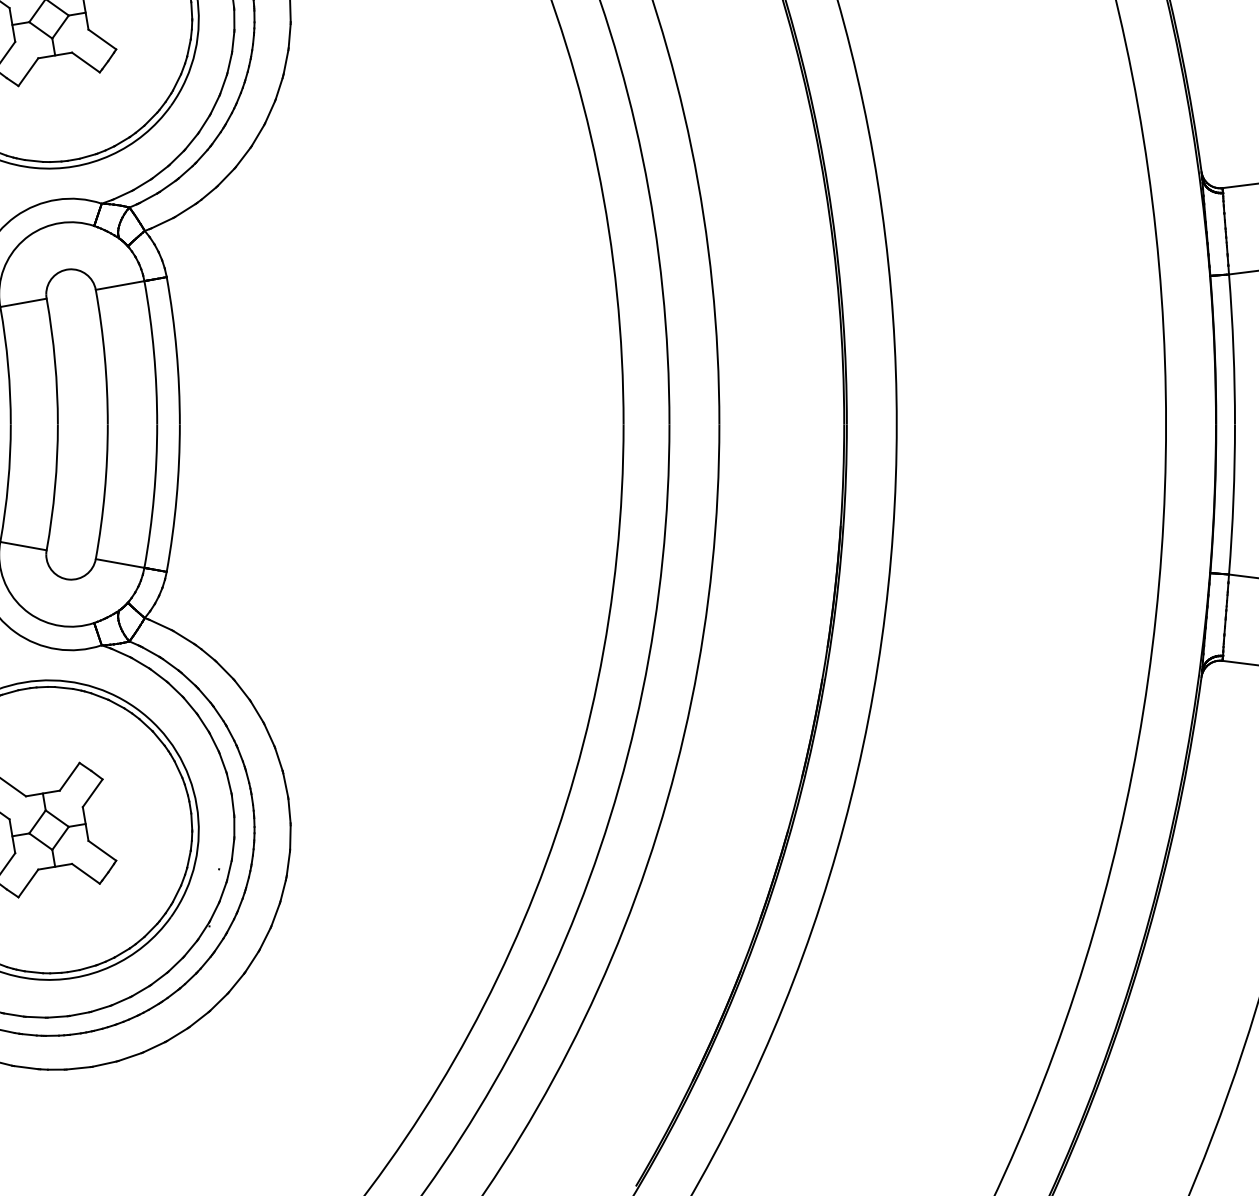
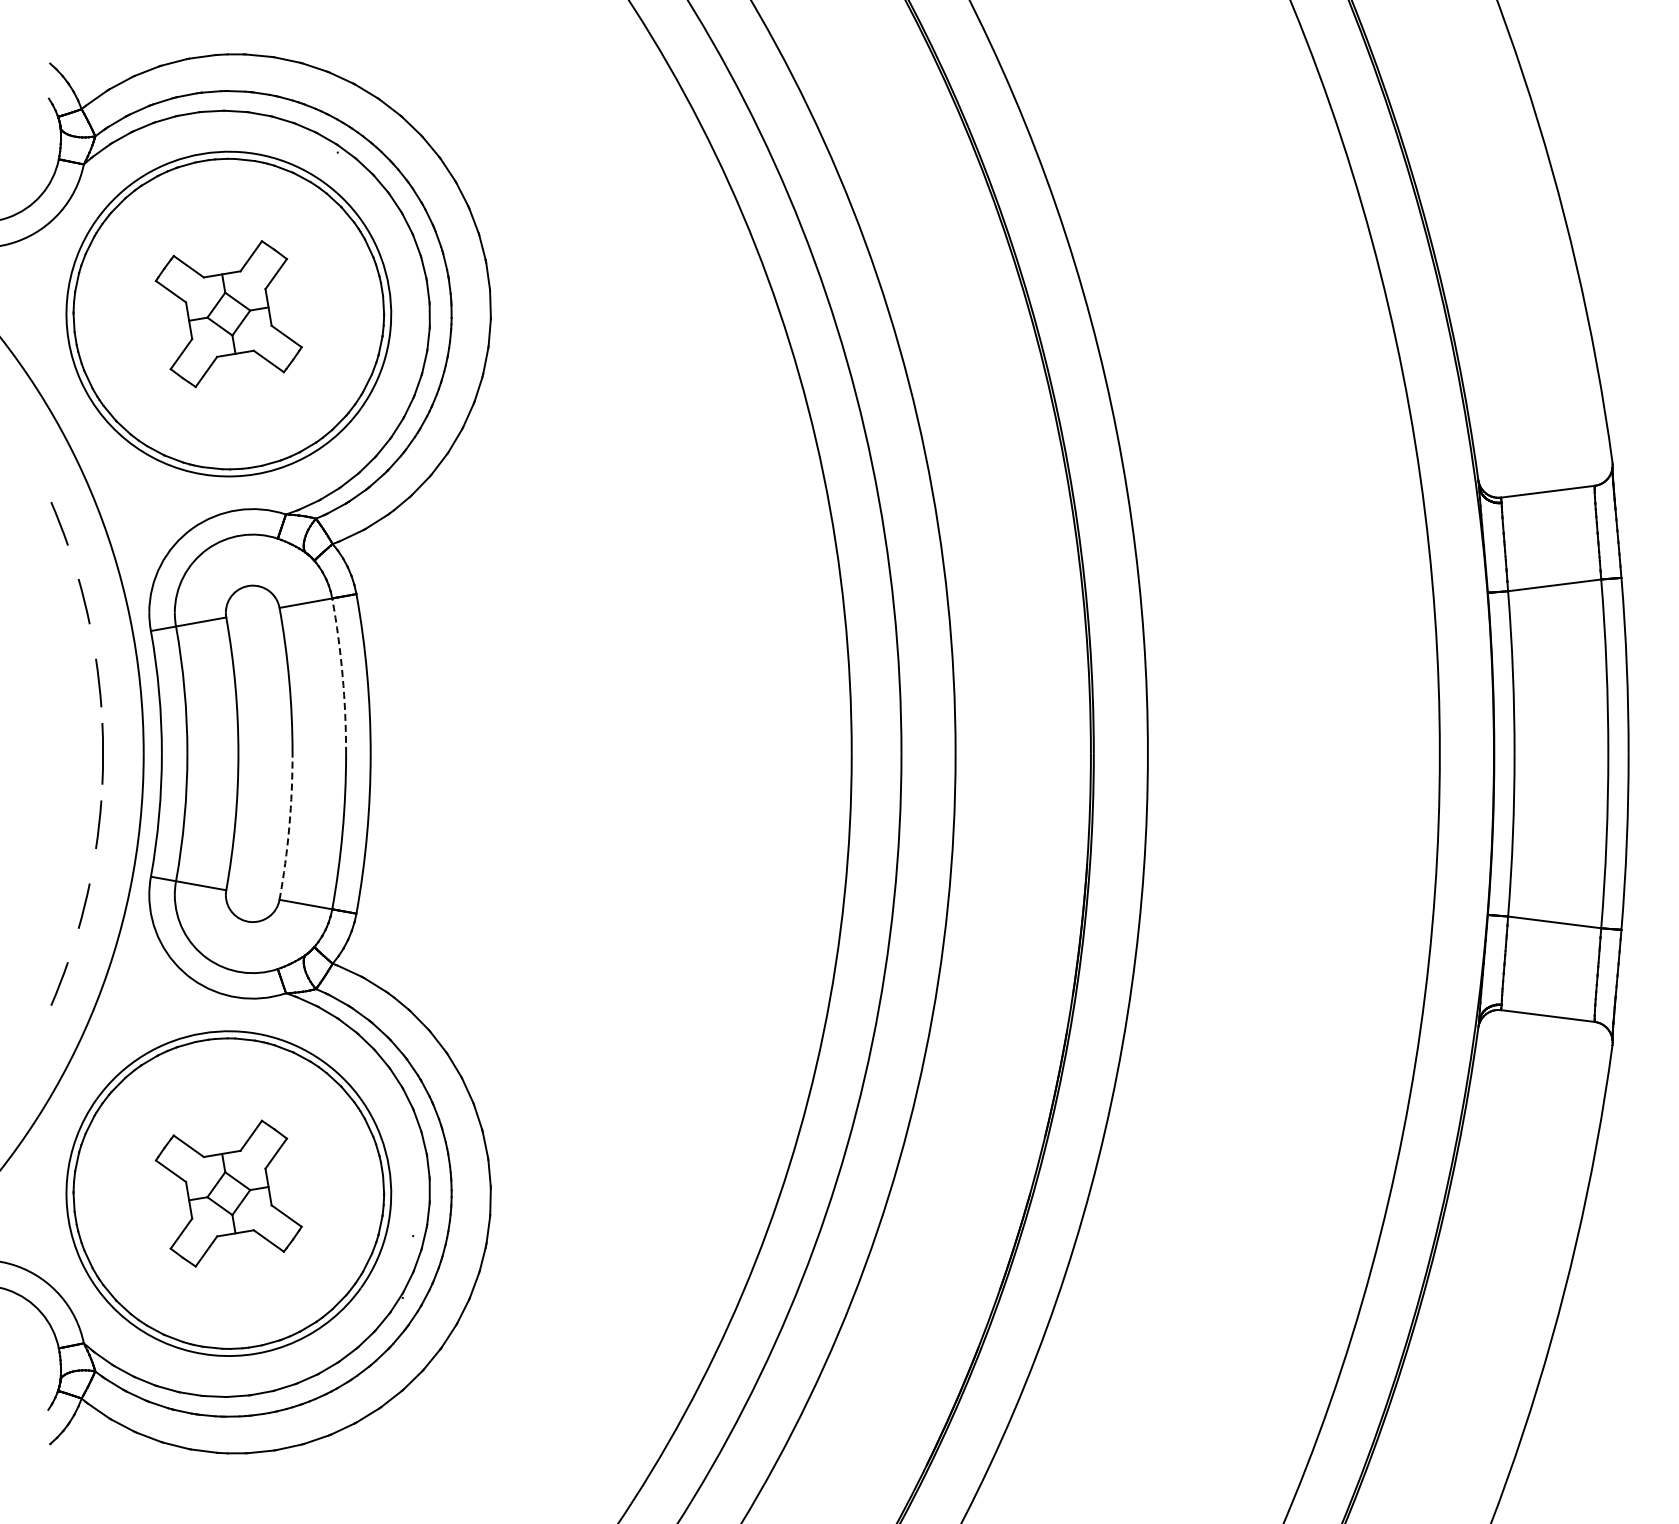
arc: (153, 352) -> (342, 675), solid -> dashed
arc: (104, 492) -> (289, 827), solid -> dashed

